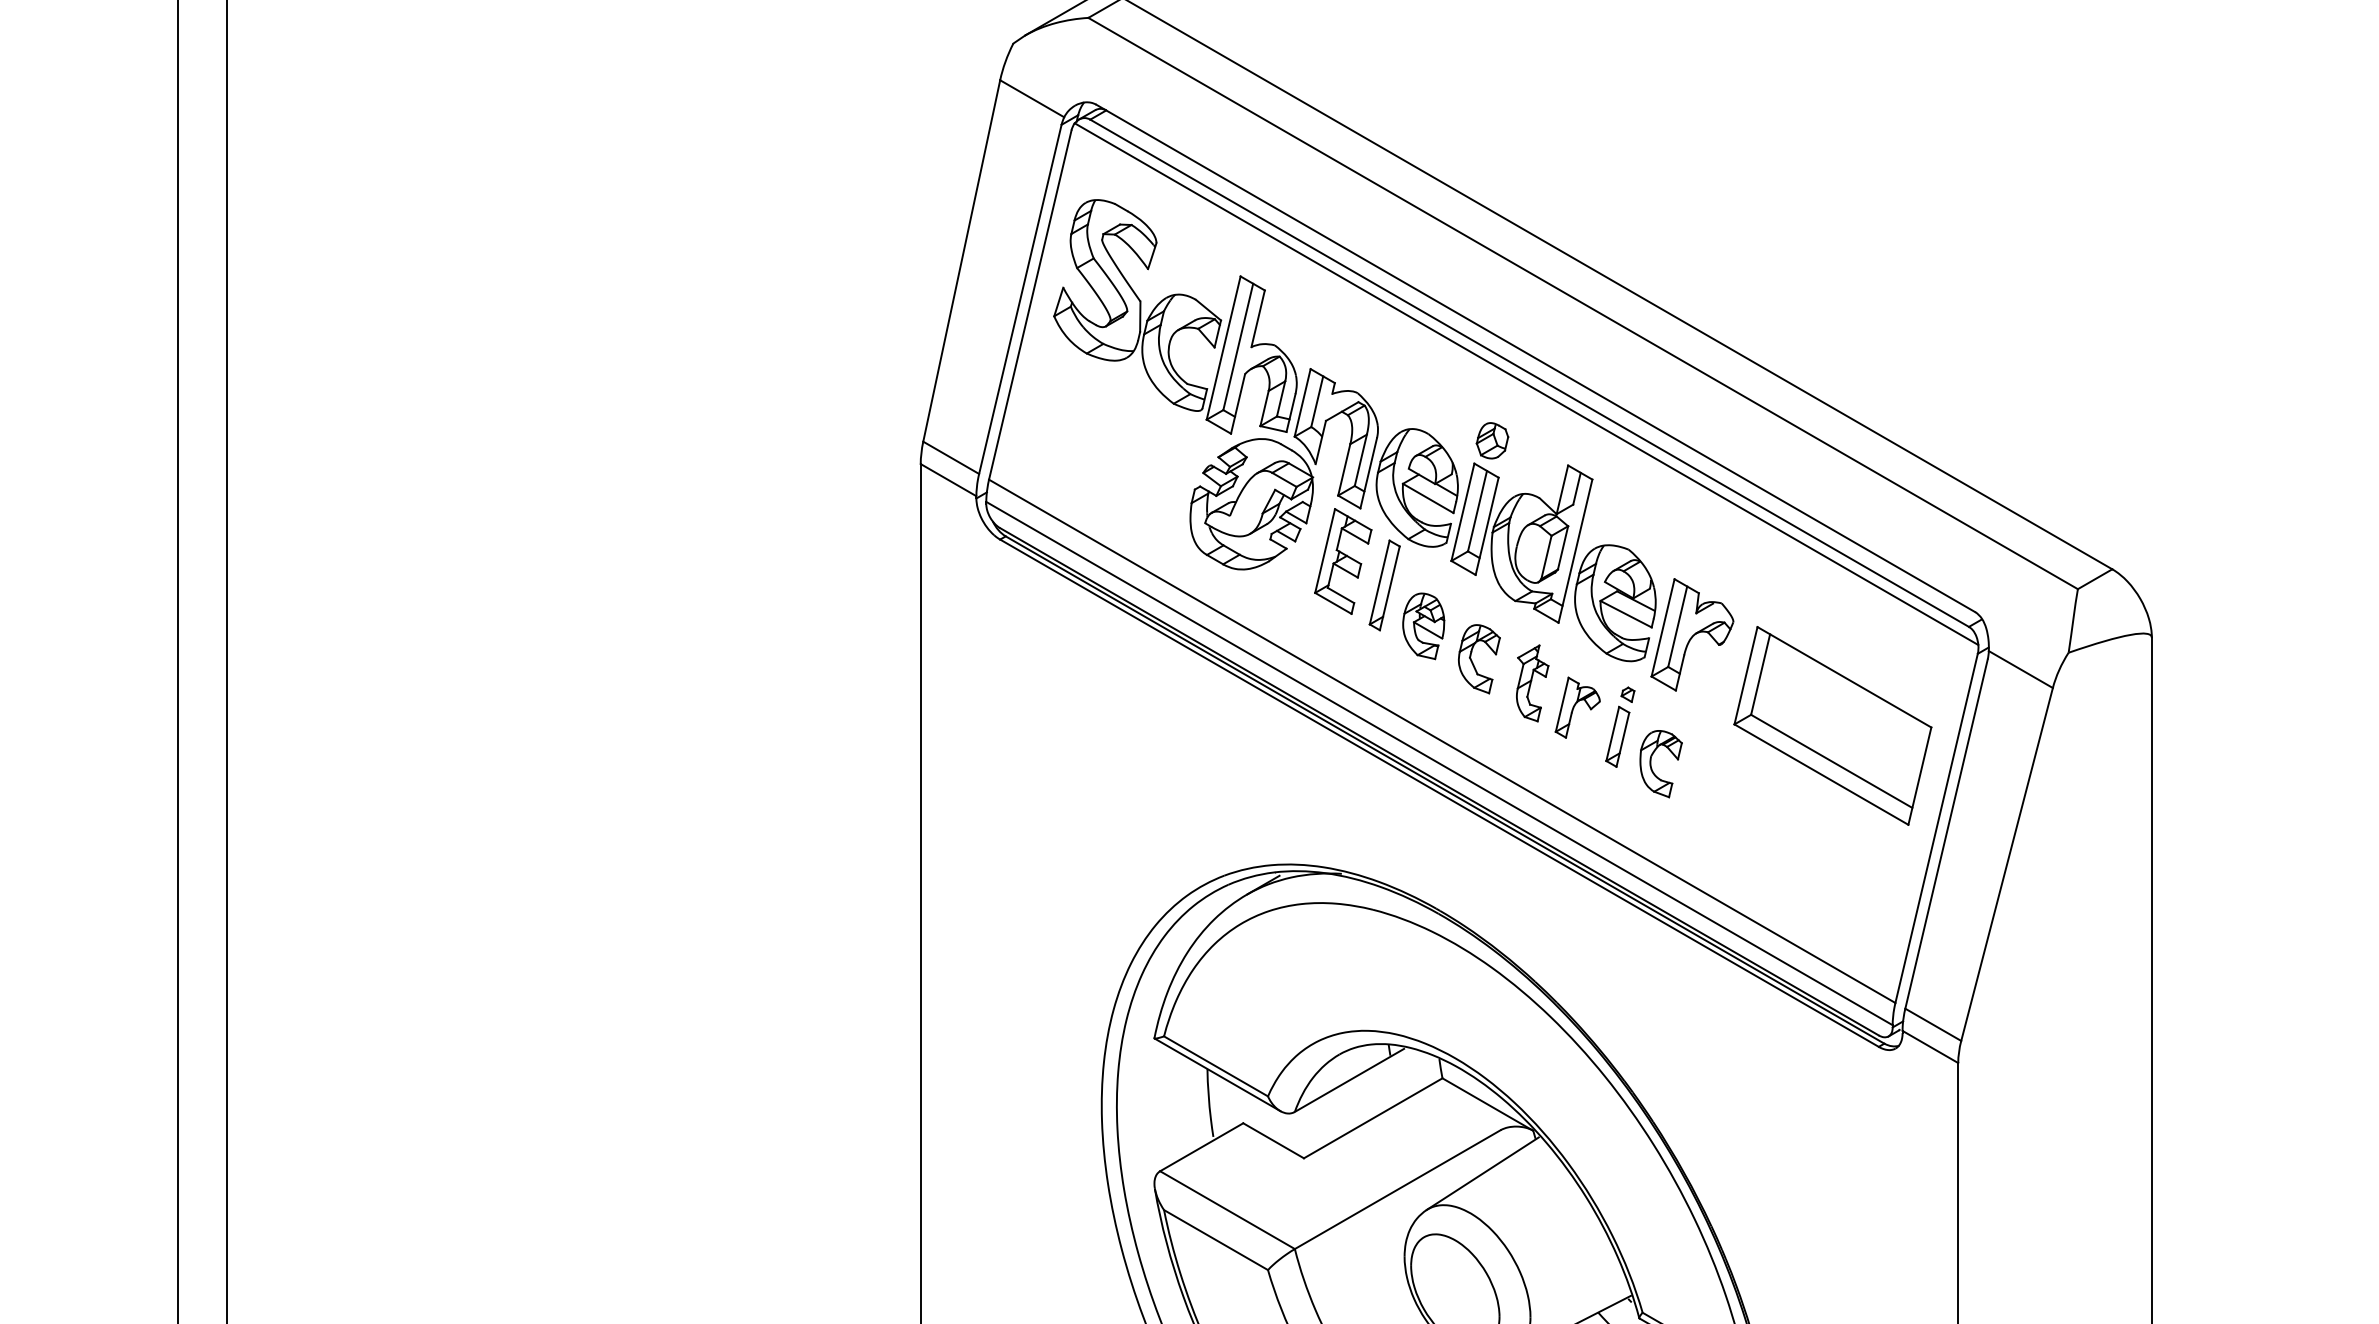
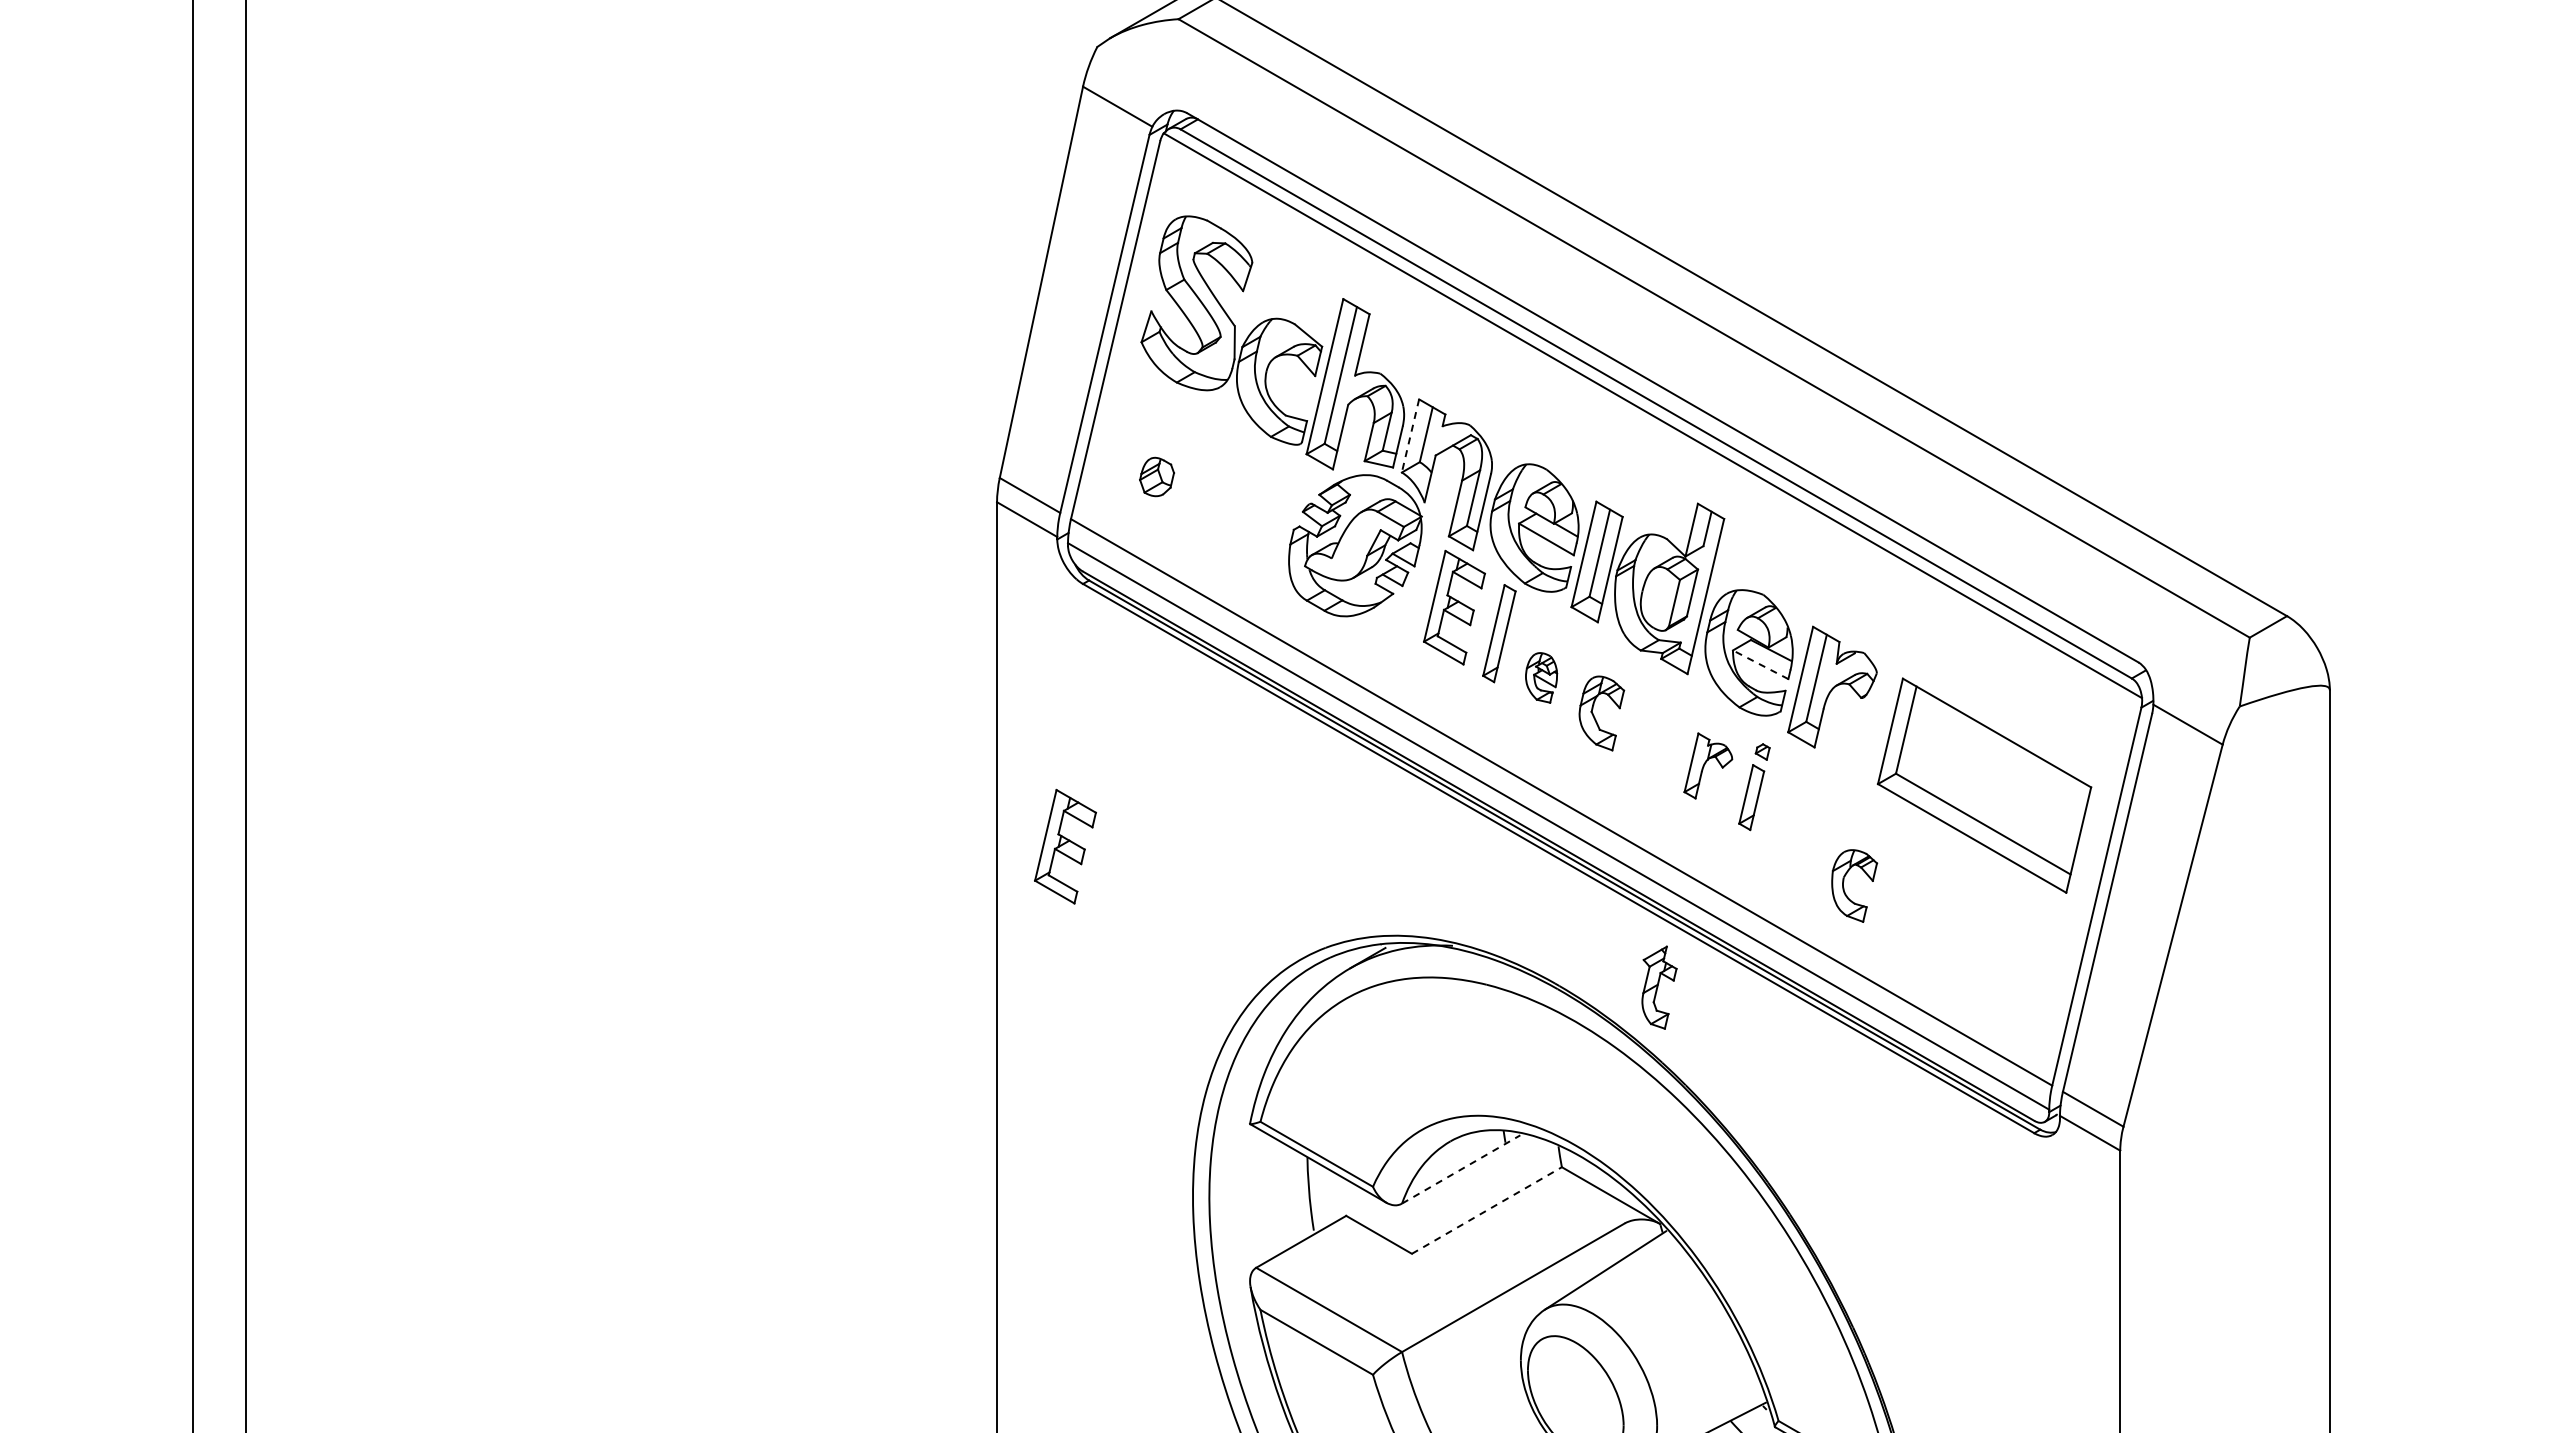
line: (1302, 402) -> (1410, 435), solid -> dashed
part: (1492, 440) -> (1156, 476), moved
line: (1625, 613) -> (1760, 664), solid -> dashed
part: (1423, 625) -> (1541, 677), size x0.7
part: (1532, 683) -> (1659, 987), moved
part: (1651, 765) -> (1844, 887), moved
part: (983, 782) -> (1065, 846), added
line: (1349, 1080) -> (1461, 1169), solid -> dashed
line: (1372, 1118) -> (1486, 1210), solid -> dashed

